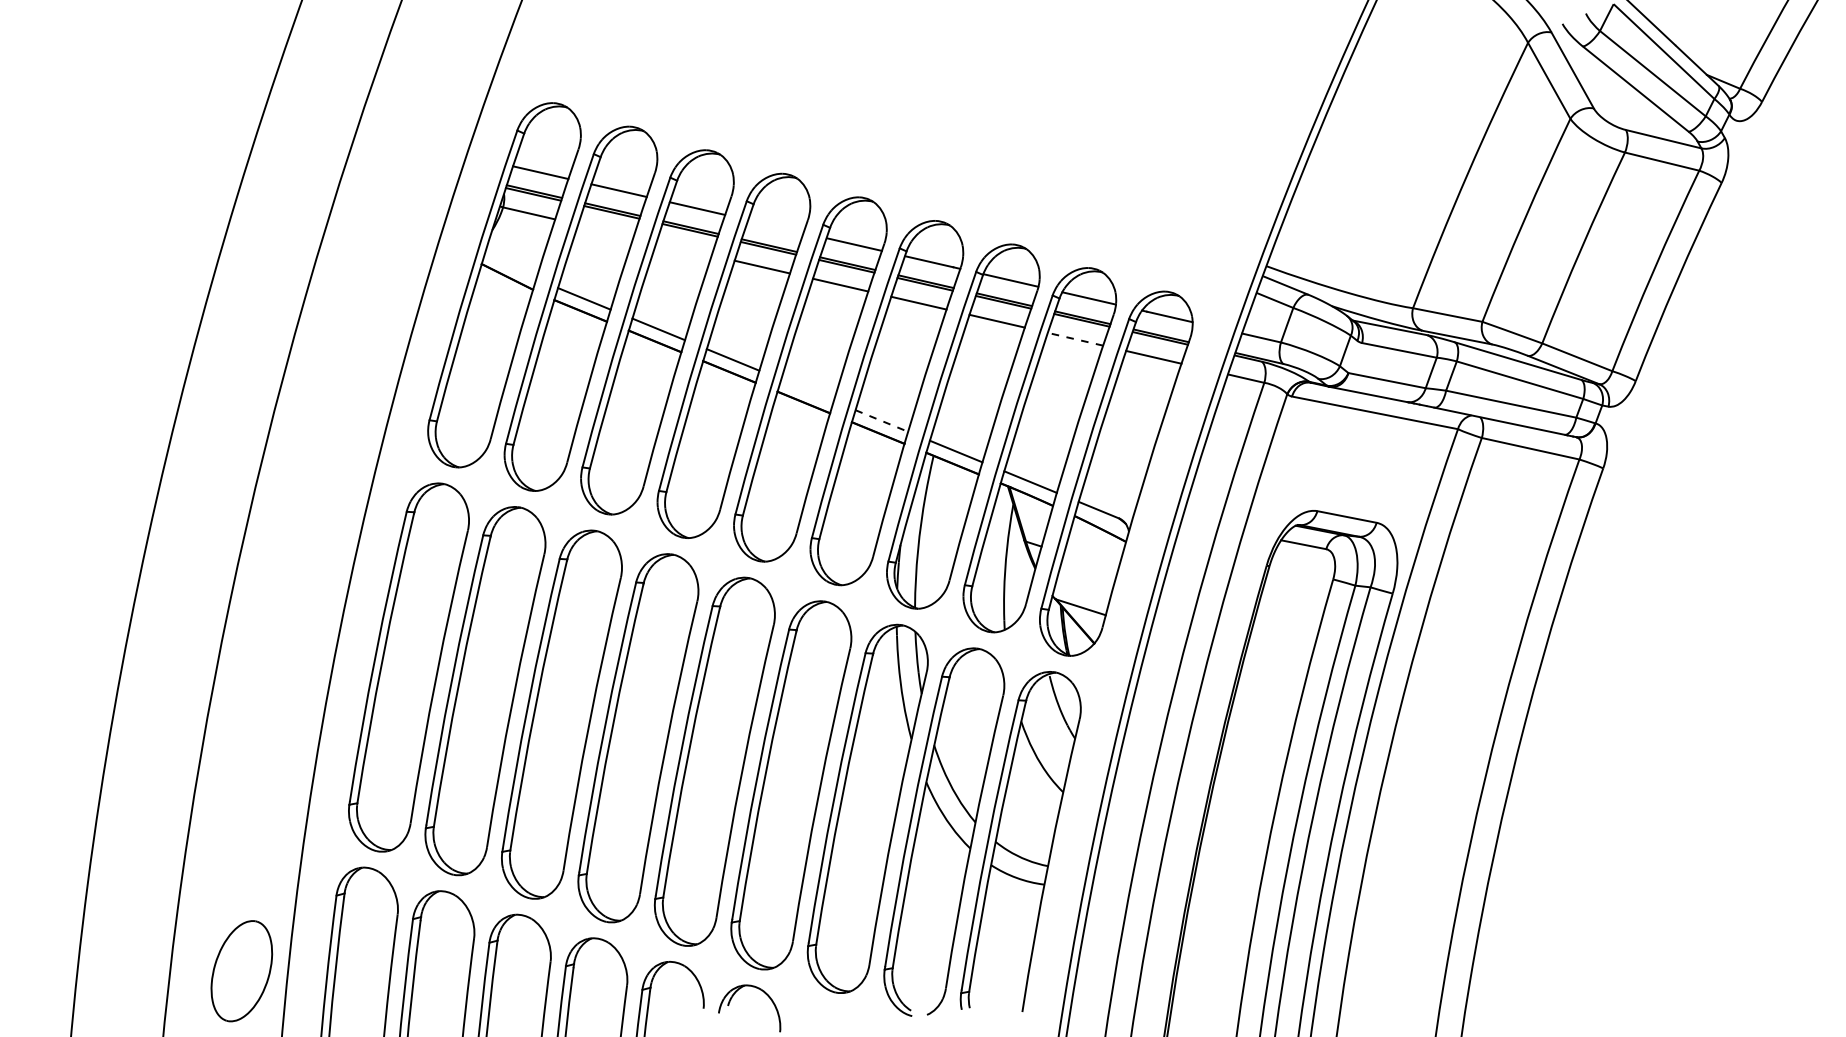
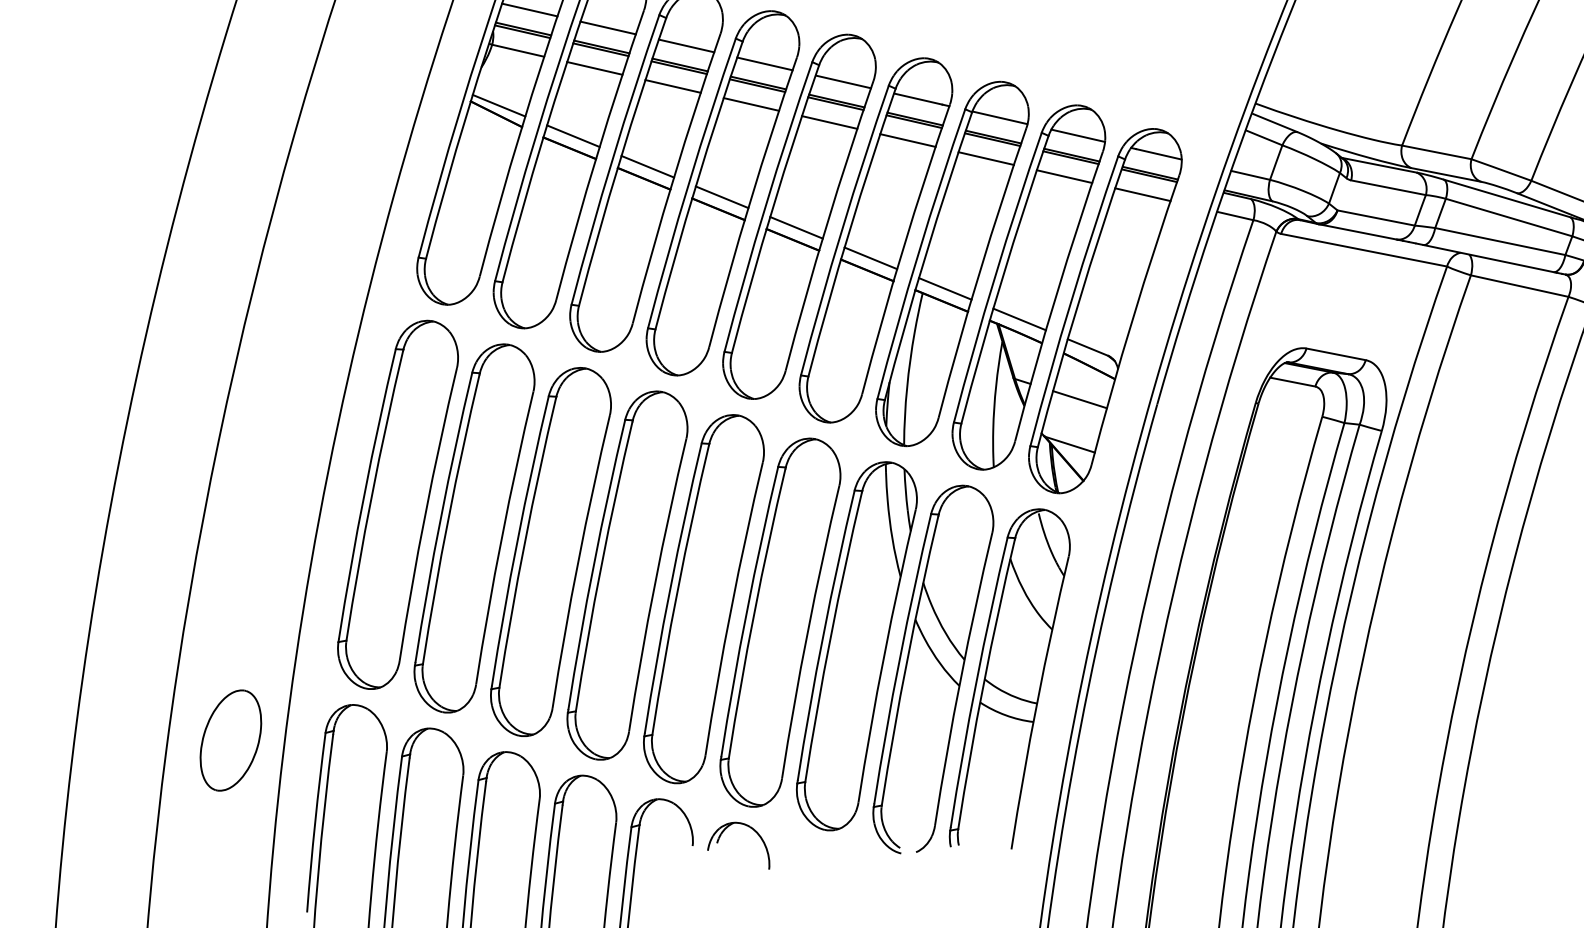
line: (775, 226) -> (764, 63), added
line: (605, 230) -> (594, 67), added
line: (683, 248) -> (672, 85), added
line: (509, 268) -> (498, 105), added
line: (1075, 339) -> (1064, 176), dashed -> solid
line: (807, 390) -> (796, 227), added
line: (882, 421) -> (871, 258), dashed -> solid
line: (1090, 561) -> (1079, 398), added
part: (241, 971) -> (230, 740), moved

